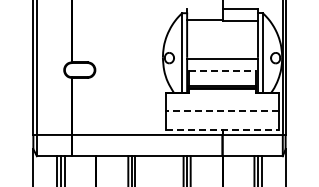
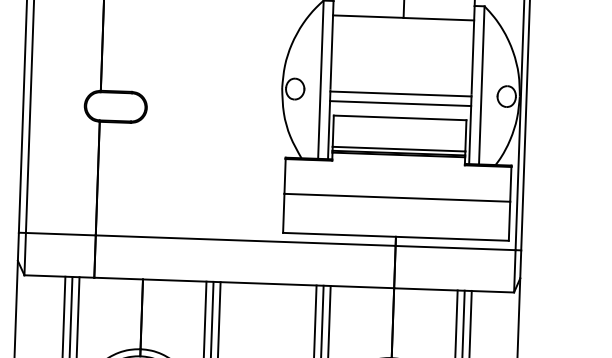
line: (222, 63) -> (400, 103), added
line: (223, 70) -> (401, 117), dashed -> solid
line: (222, 110) -> (397, 197), dashed -> solid
line: (222, 130) -> (395, 236), dashed -> solid

